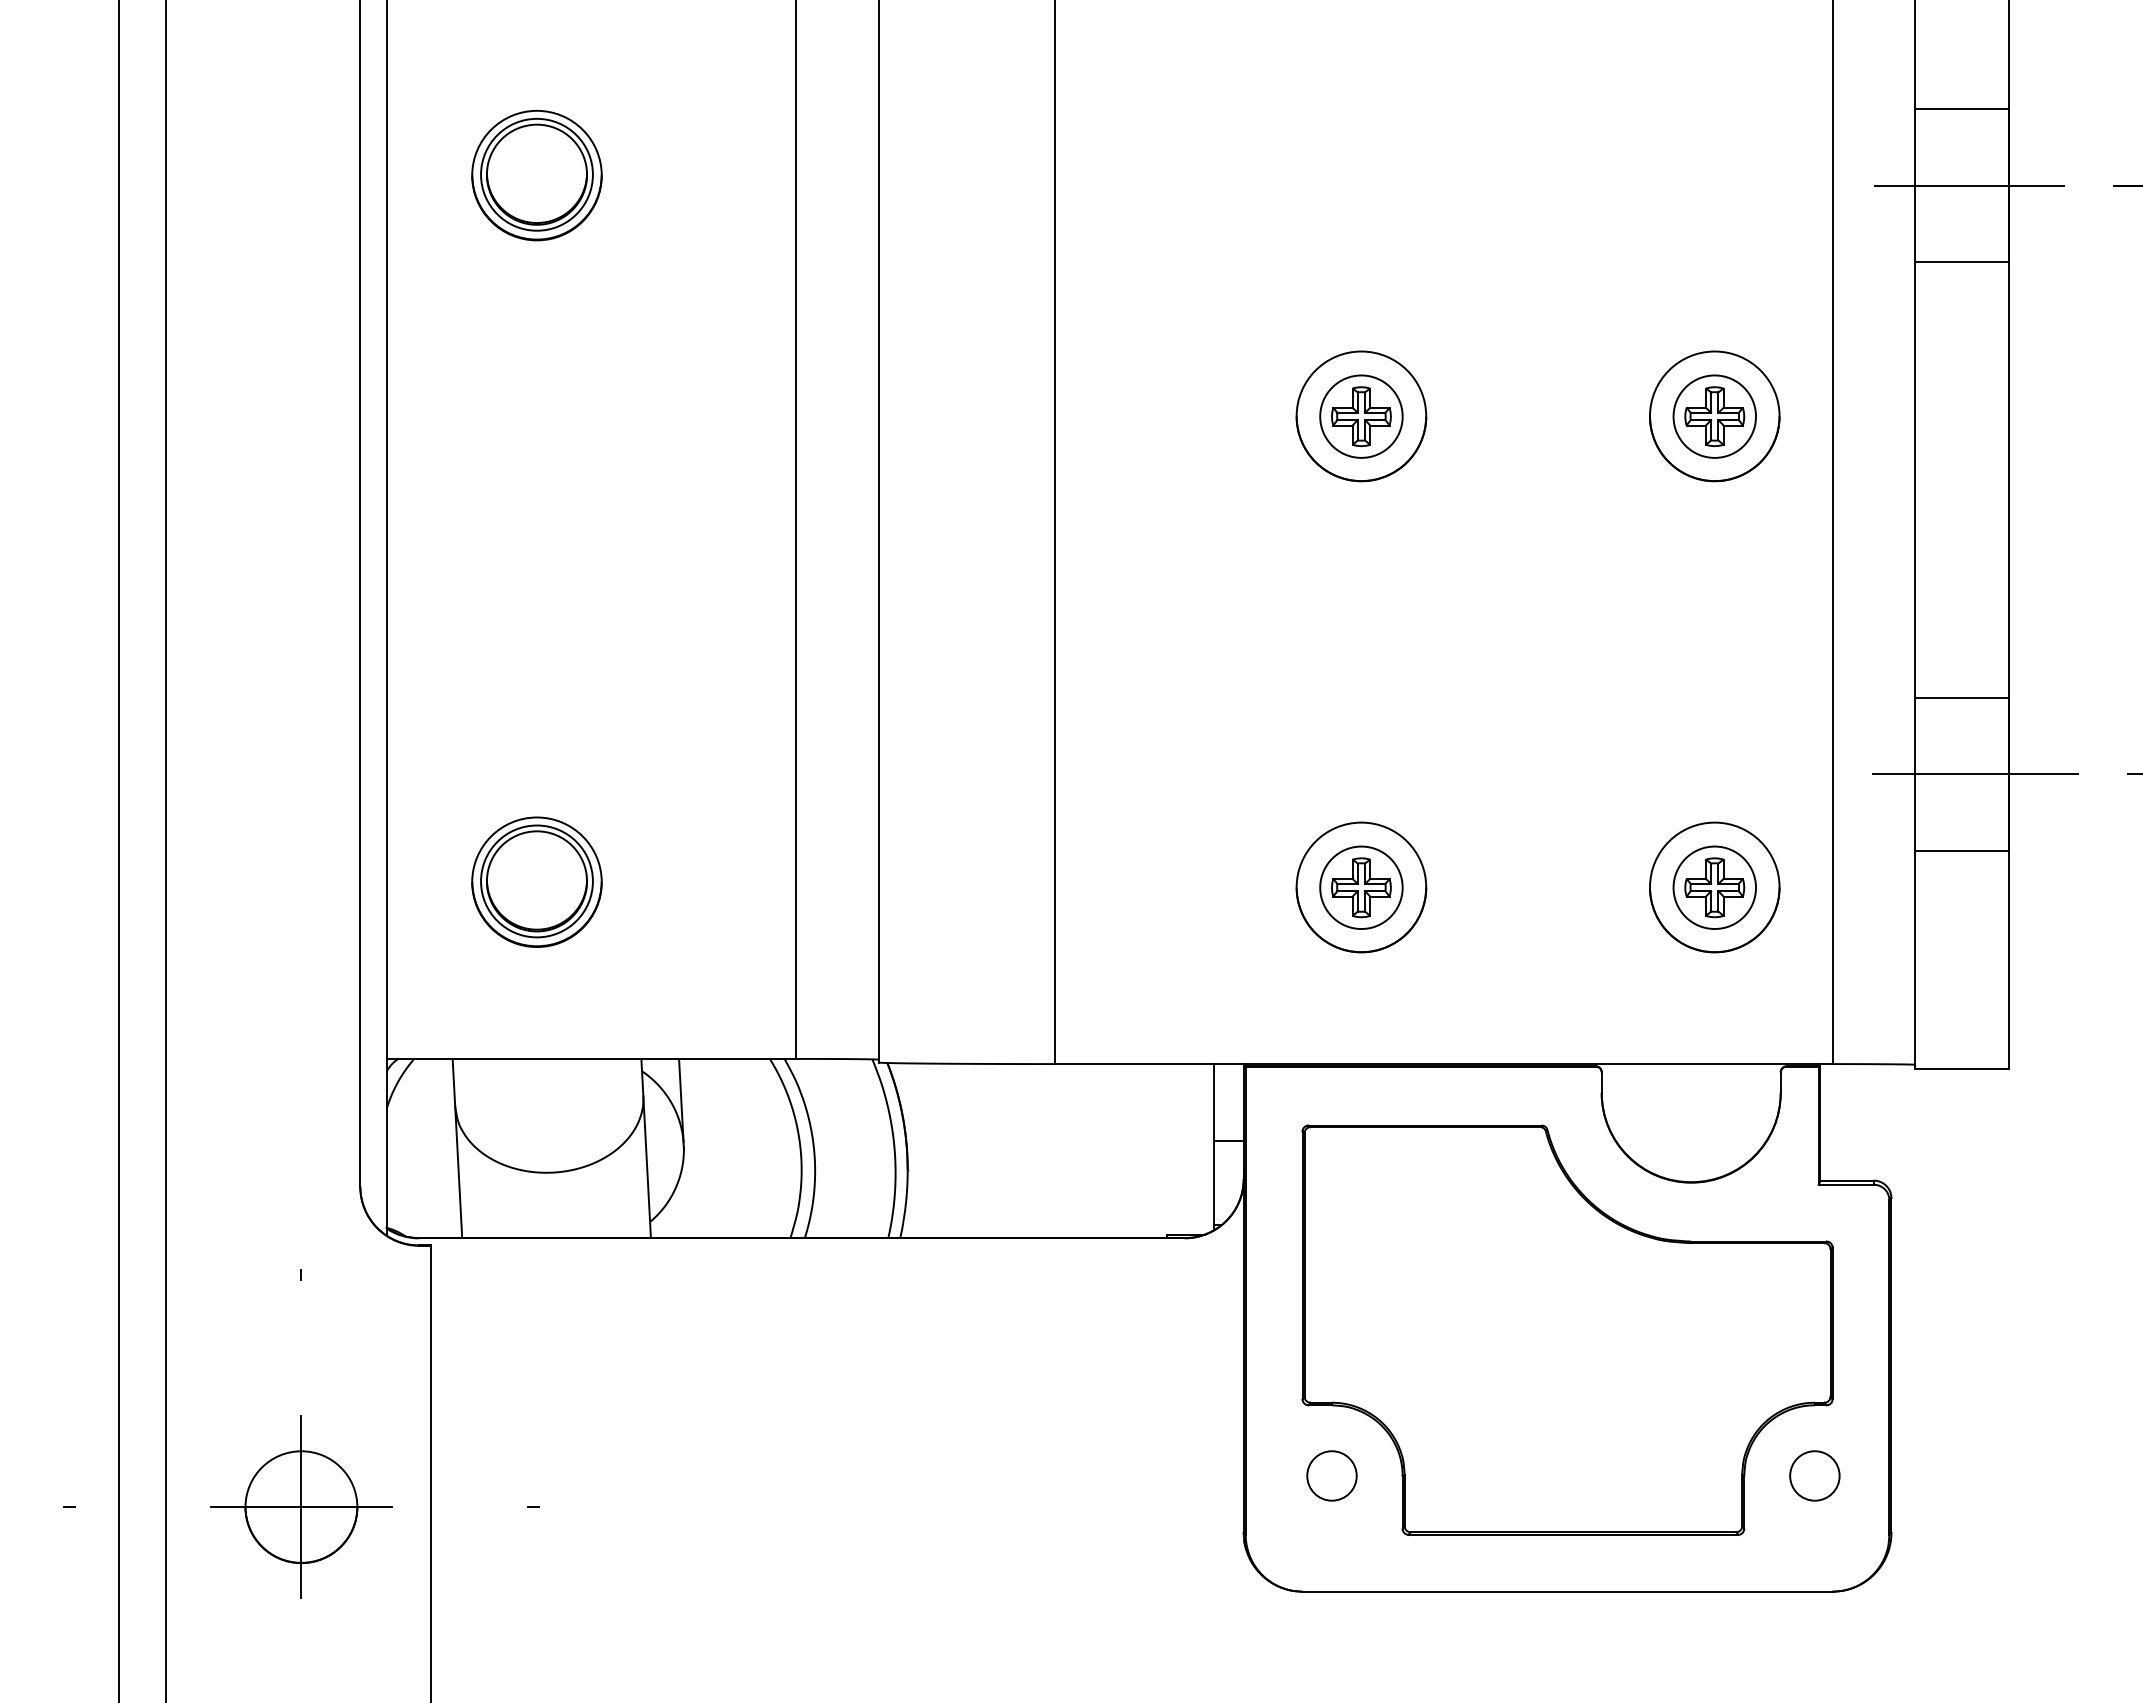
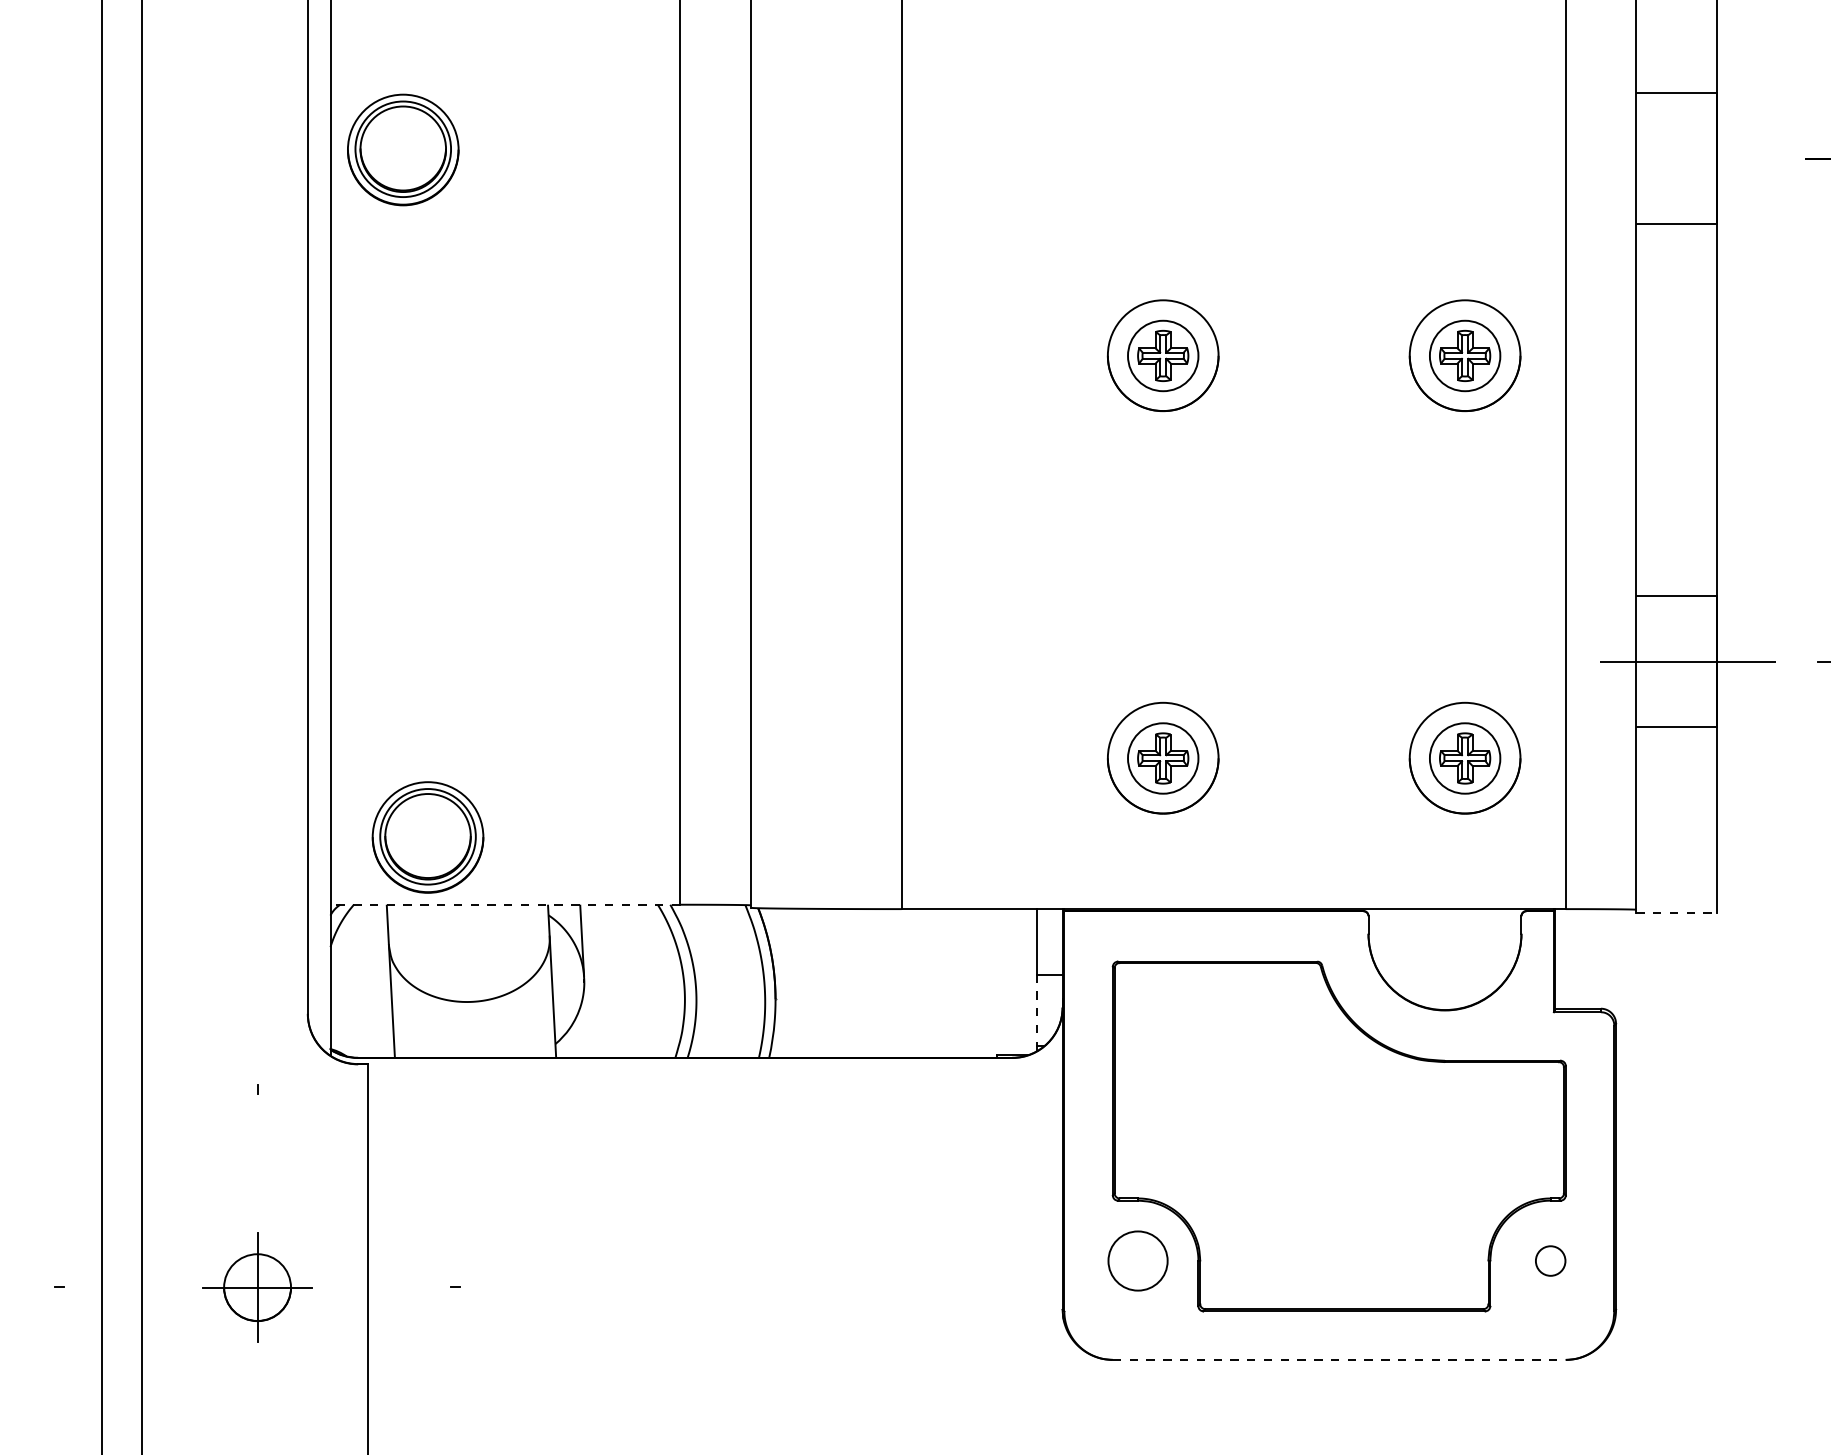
part: (536, 175) -> (402, 149), moved
line: (1969, 185) -> (1682, 158), removed
part: (536, 881) -> (427, 836), moved
line: (591, 1058) -> (505, 904), solid -> dashed
line: (1962, 1068) -> (1676, 912), solid -> dashed
line: (1213, 1183) -> (1036, 1011), solid -> dashed
part: (1331, 1475) -> (1137, 1260), size x1.4
part: (1814, 1475) -> (1550, 1260), size x0.7
part: (301, 1506) -> (257, 1287), size x0.7
line: (1568, 1591) -> (1340, 1359), solid -> dashed

